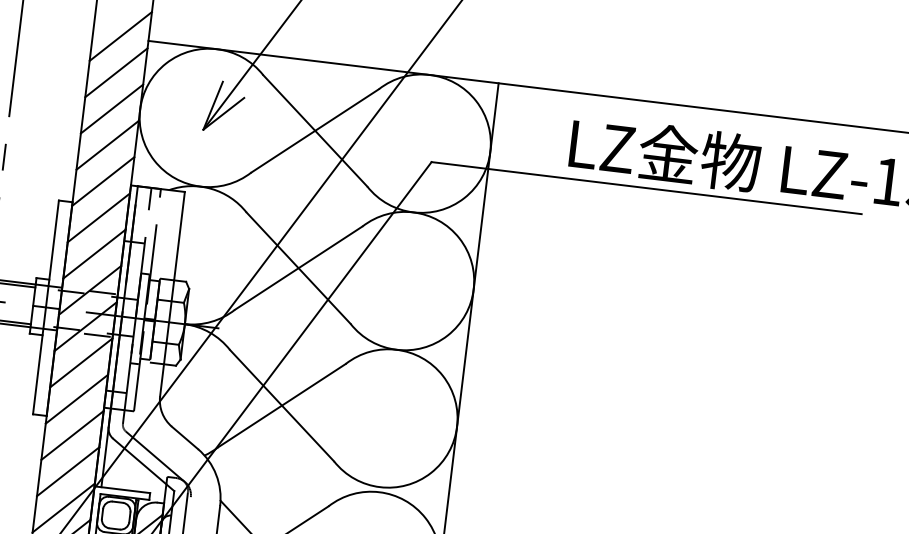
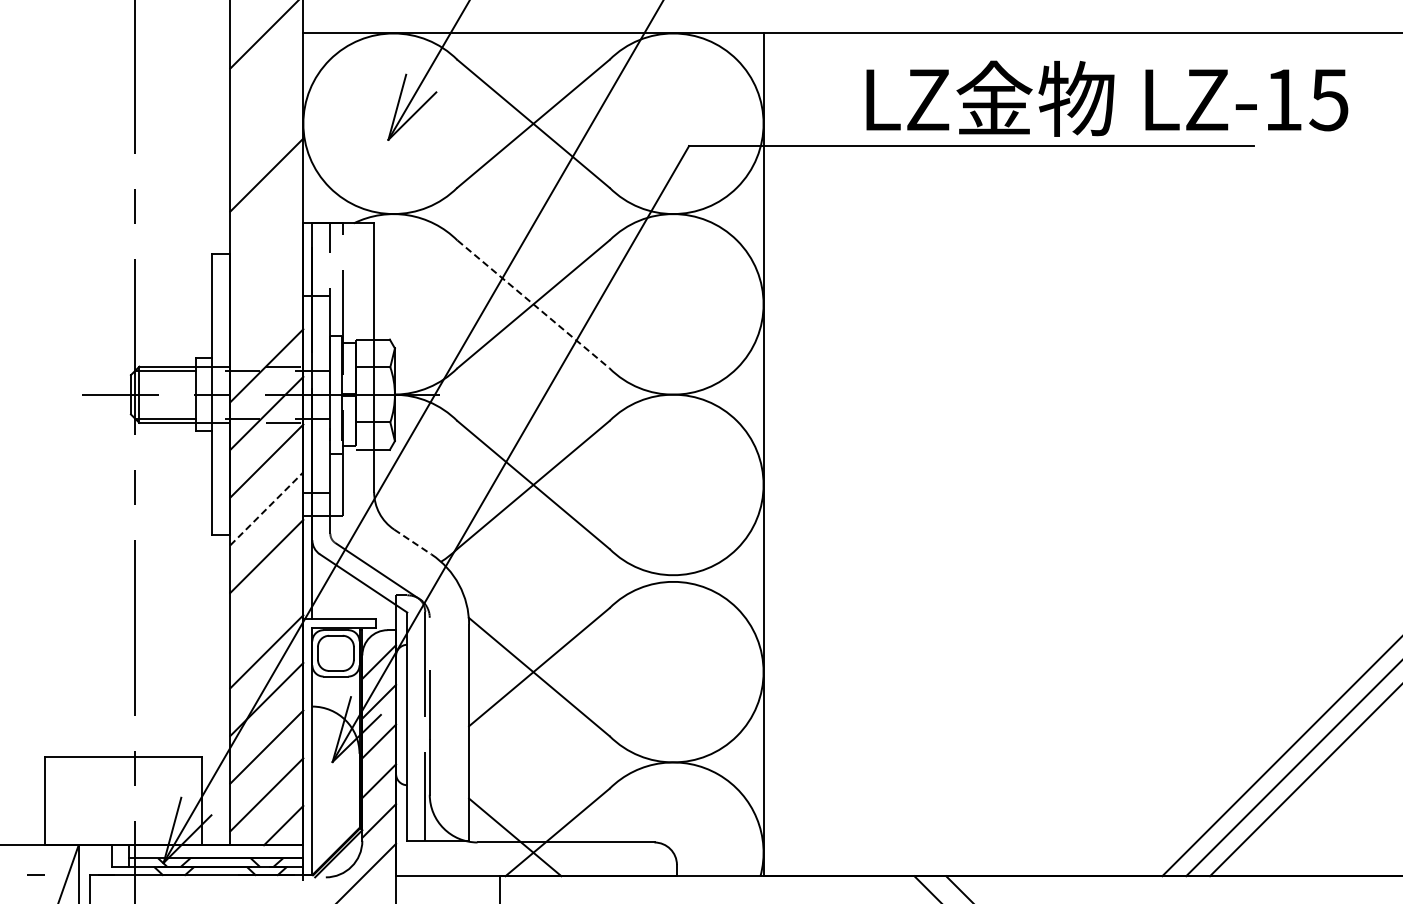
line: (116, 72) -> (266, 79), removed
line: (111, 108) -> (266, 126), removed
line: (103, 181) -> (266, 222), removed
line: (98, 217) -> (266, 269), removed
line: (94, 253) -> (266, 317), removed
line: (298, 268) -> (533, 304), solid -> dashed
line: (76, 398) -> (266, 508), solid -> dashed
line: (185, 438) -> (413, 542), solid -> dashed
line: (67, 471) -> (266, 603), removed

